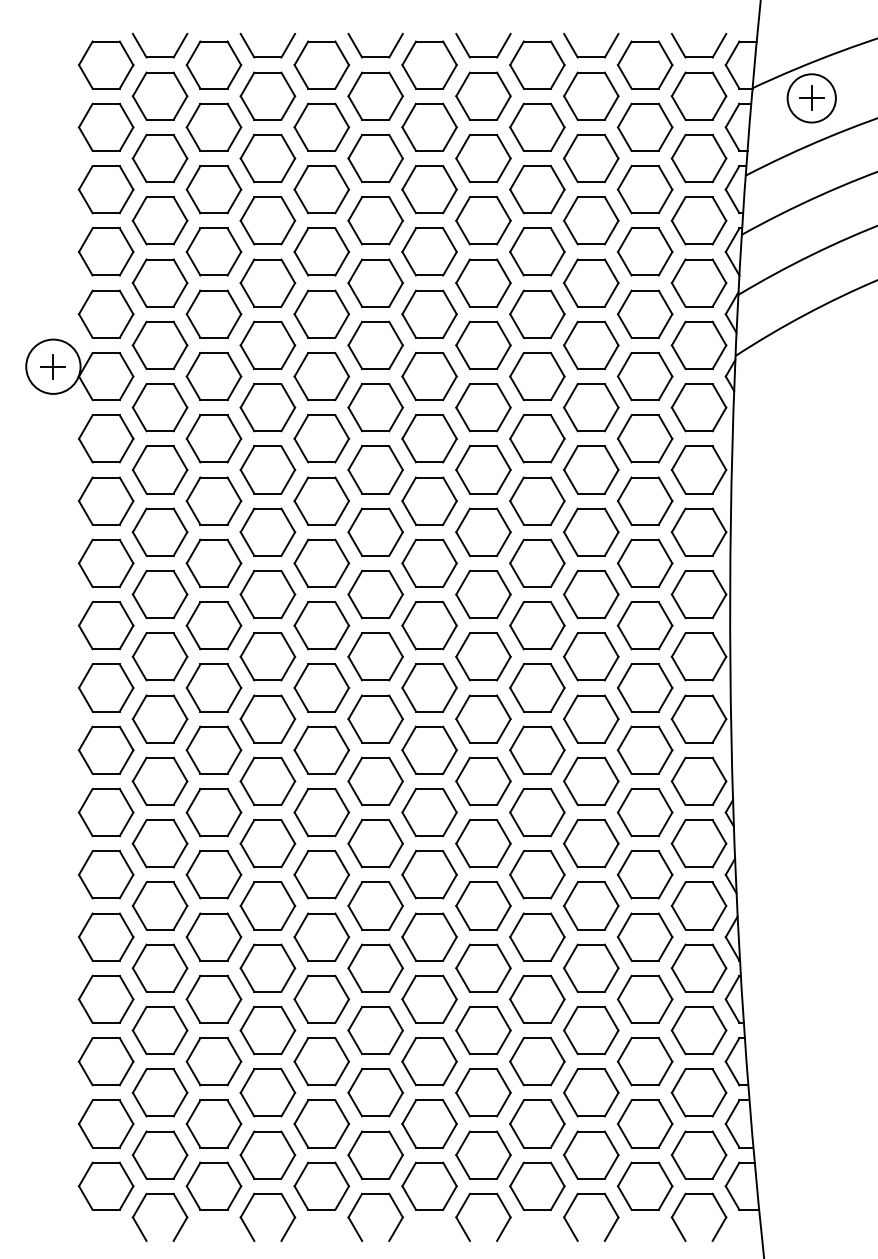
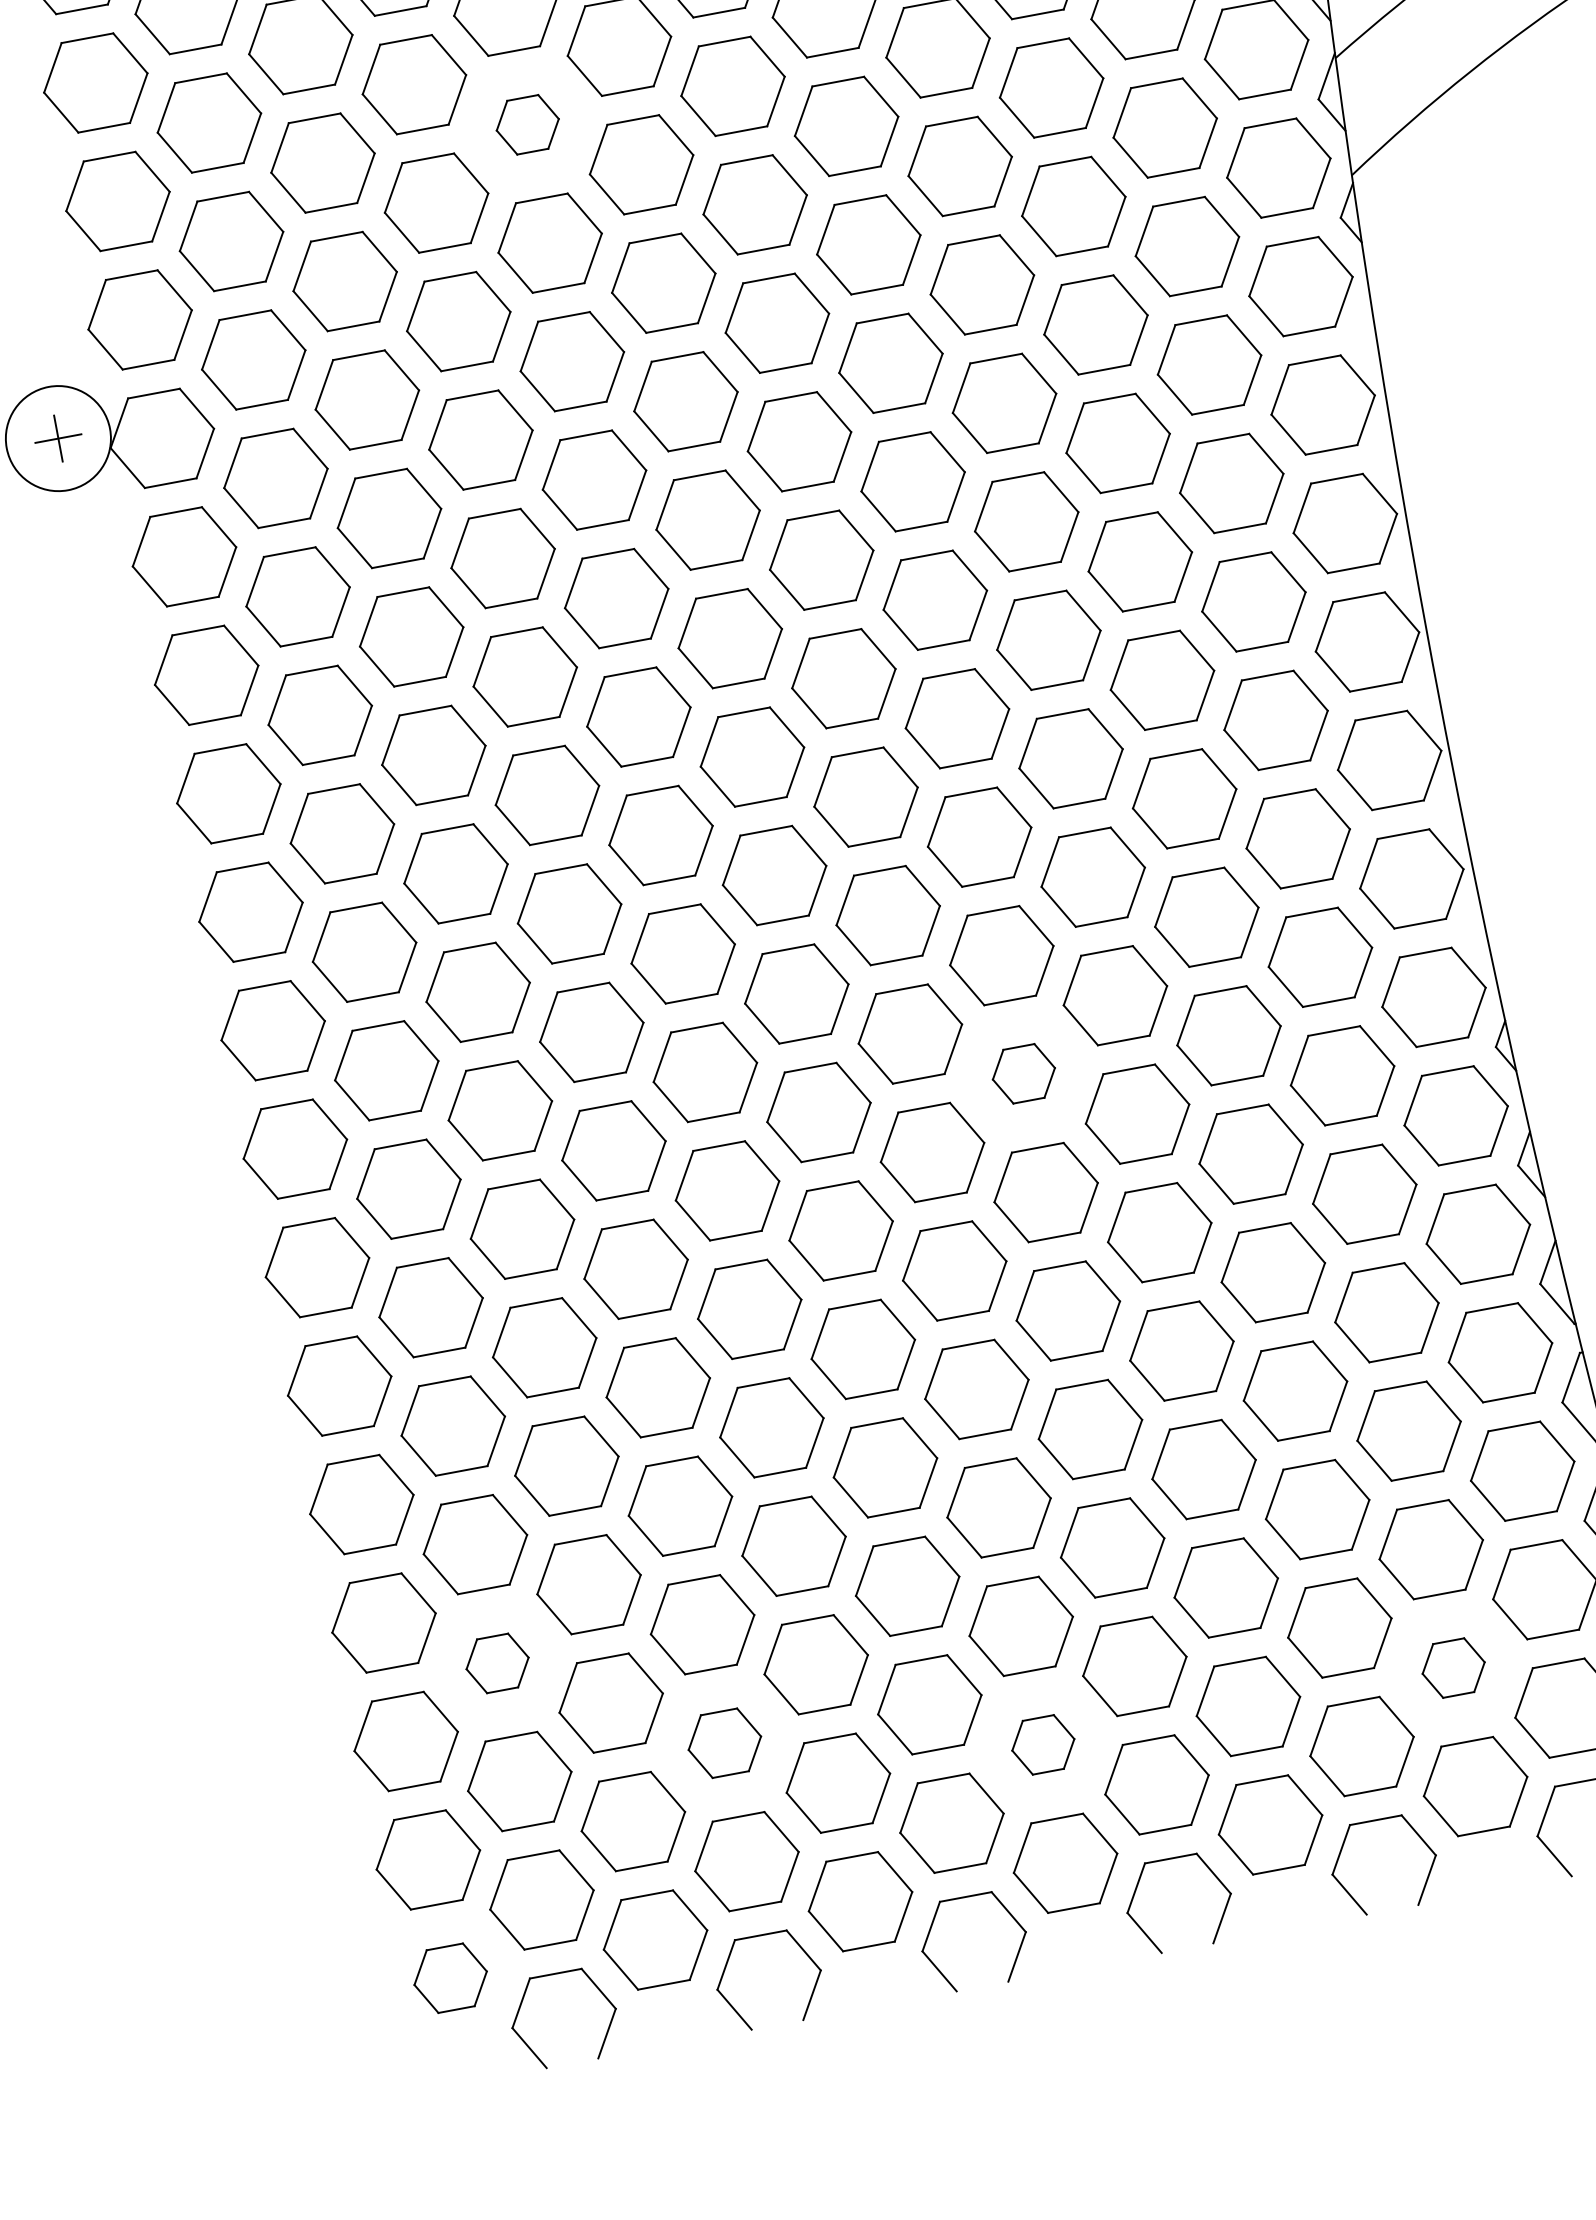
part: (321, 251) -> (527, 123), size x0.6
part: (483, 780) -> (1023, 1072), size x0.6
part: (159, 1030) -> (496, 1663), size x0.6
part: (267, 1092) -> (723, 1742), size x0.7
part: (429, 1123) -> (1043, 1743), size x0.6
part: (645, 1123) -> (1453, 1667), size x0.6
part: (106, 1185) -> (450, 1976), size x0.7

